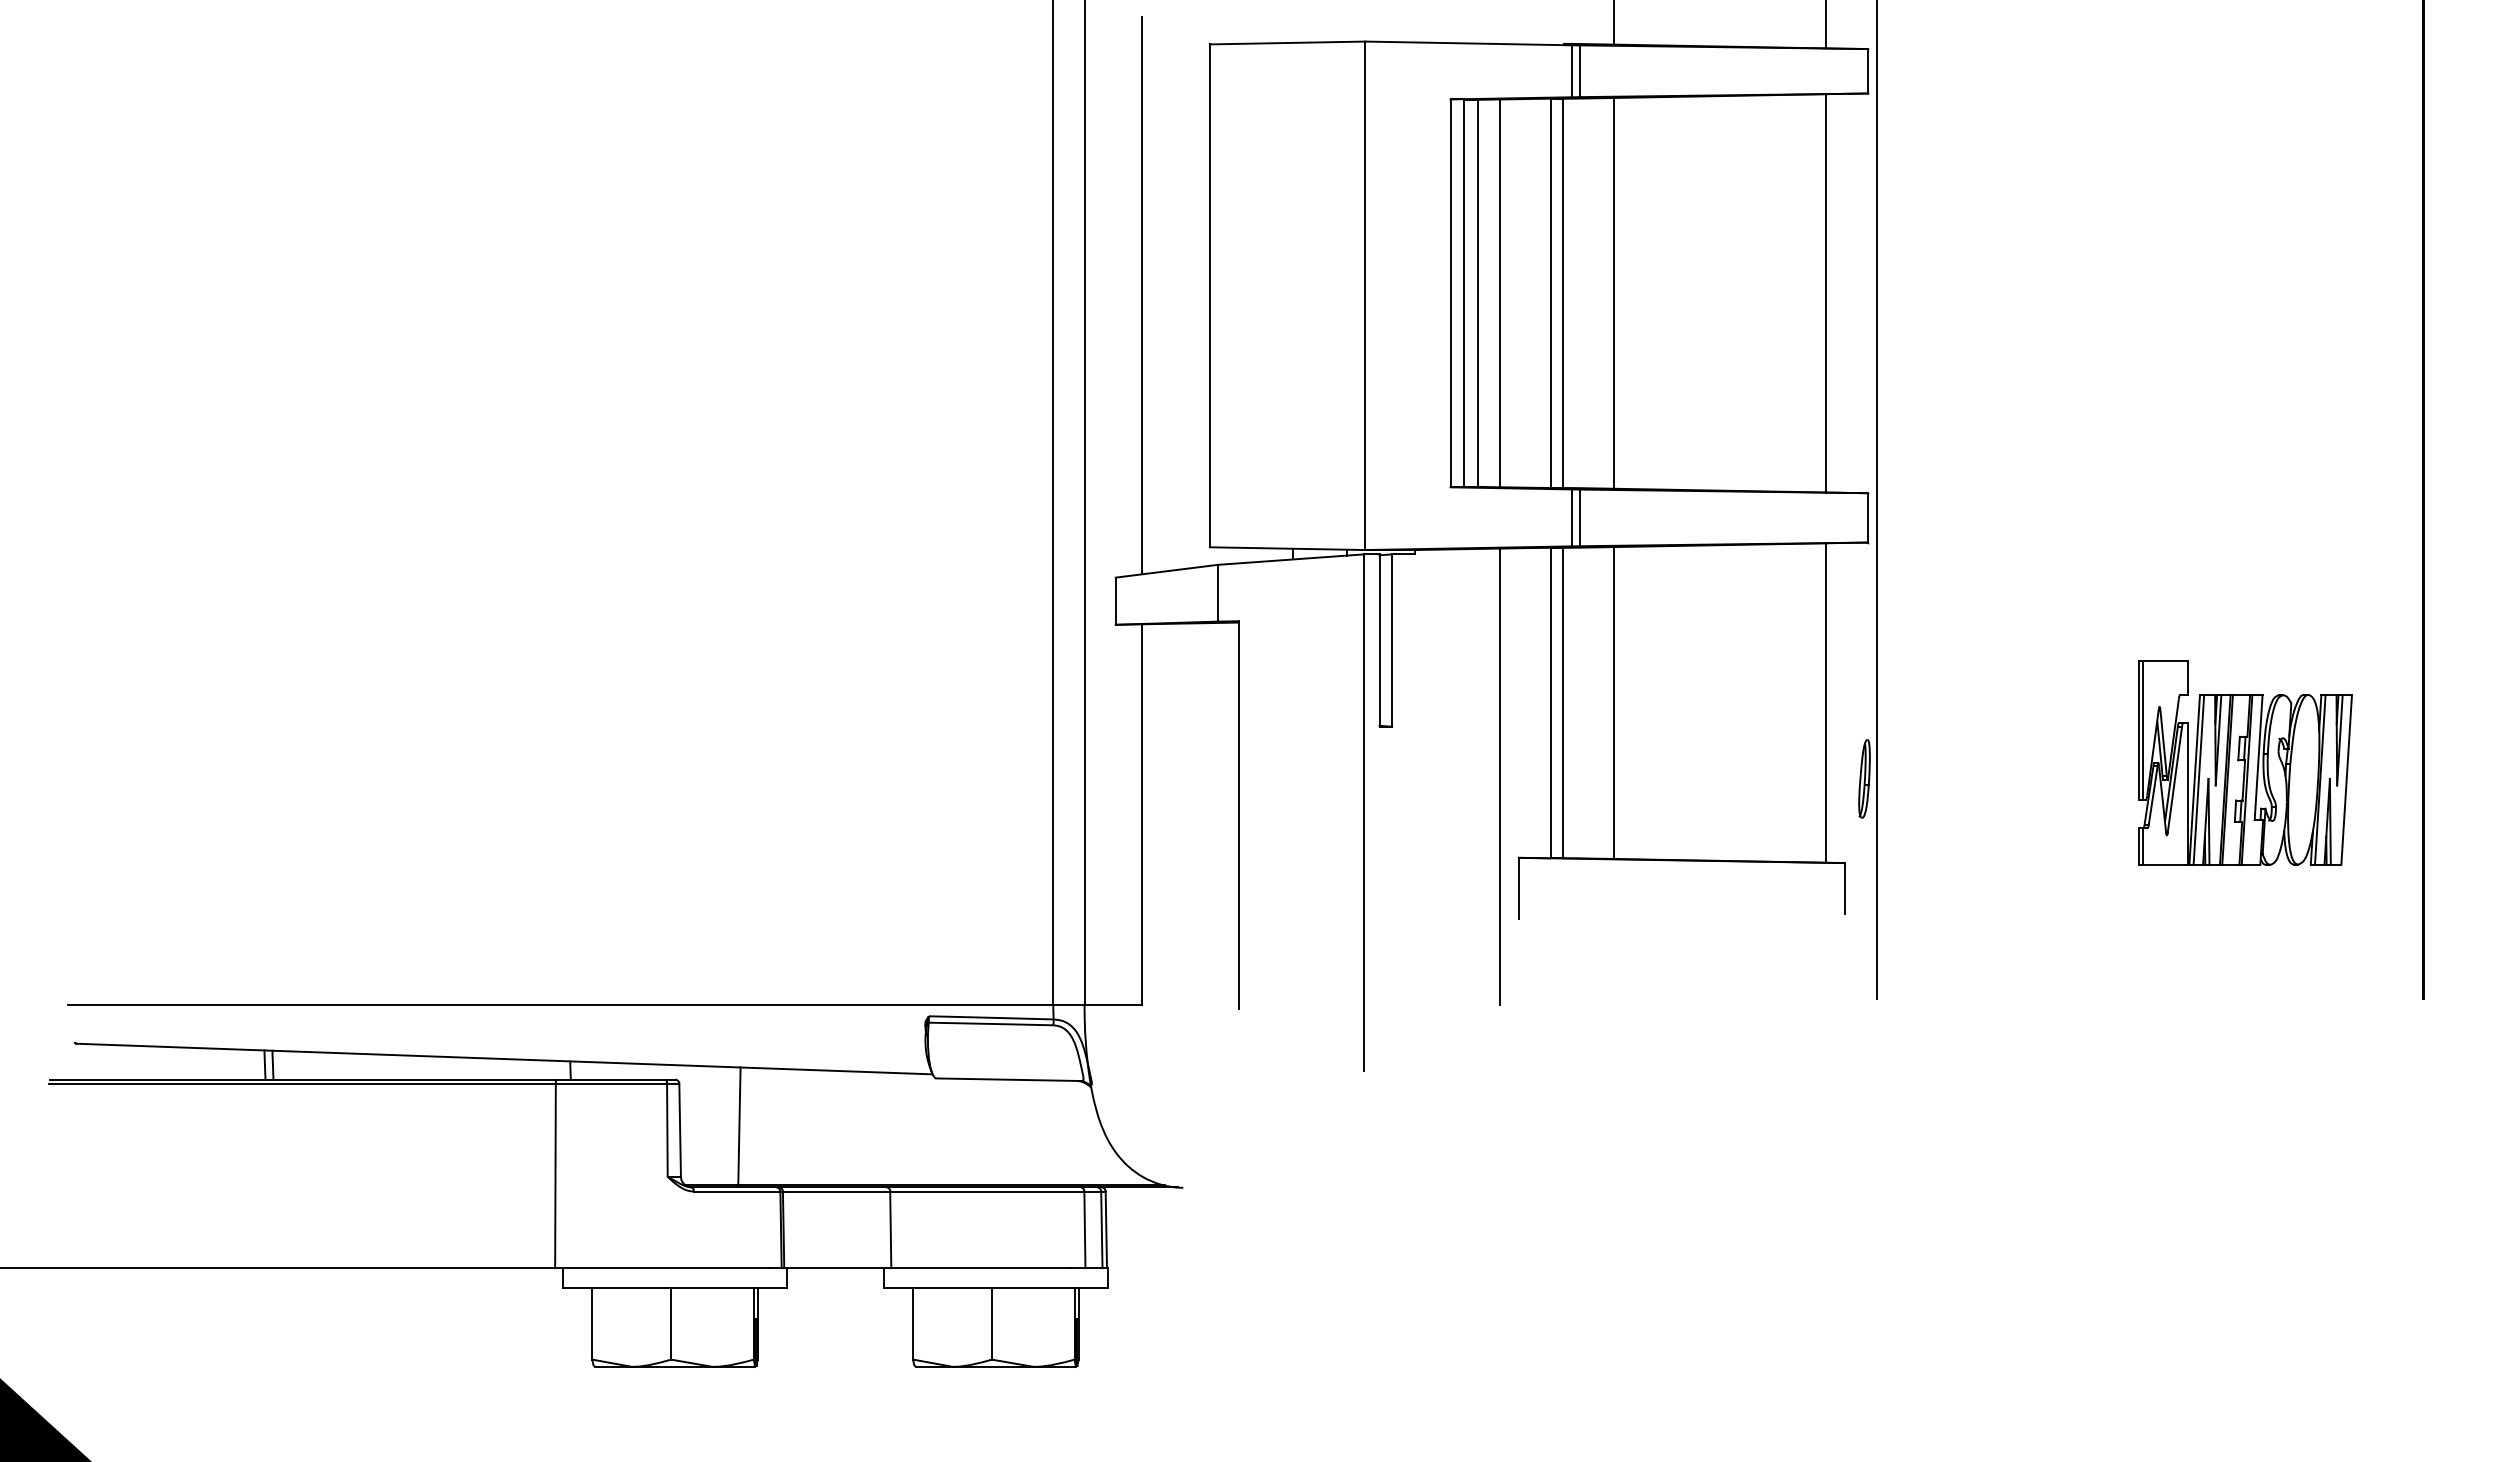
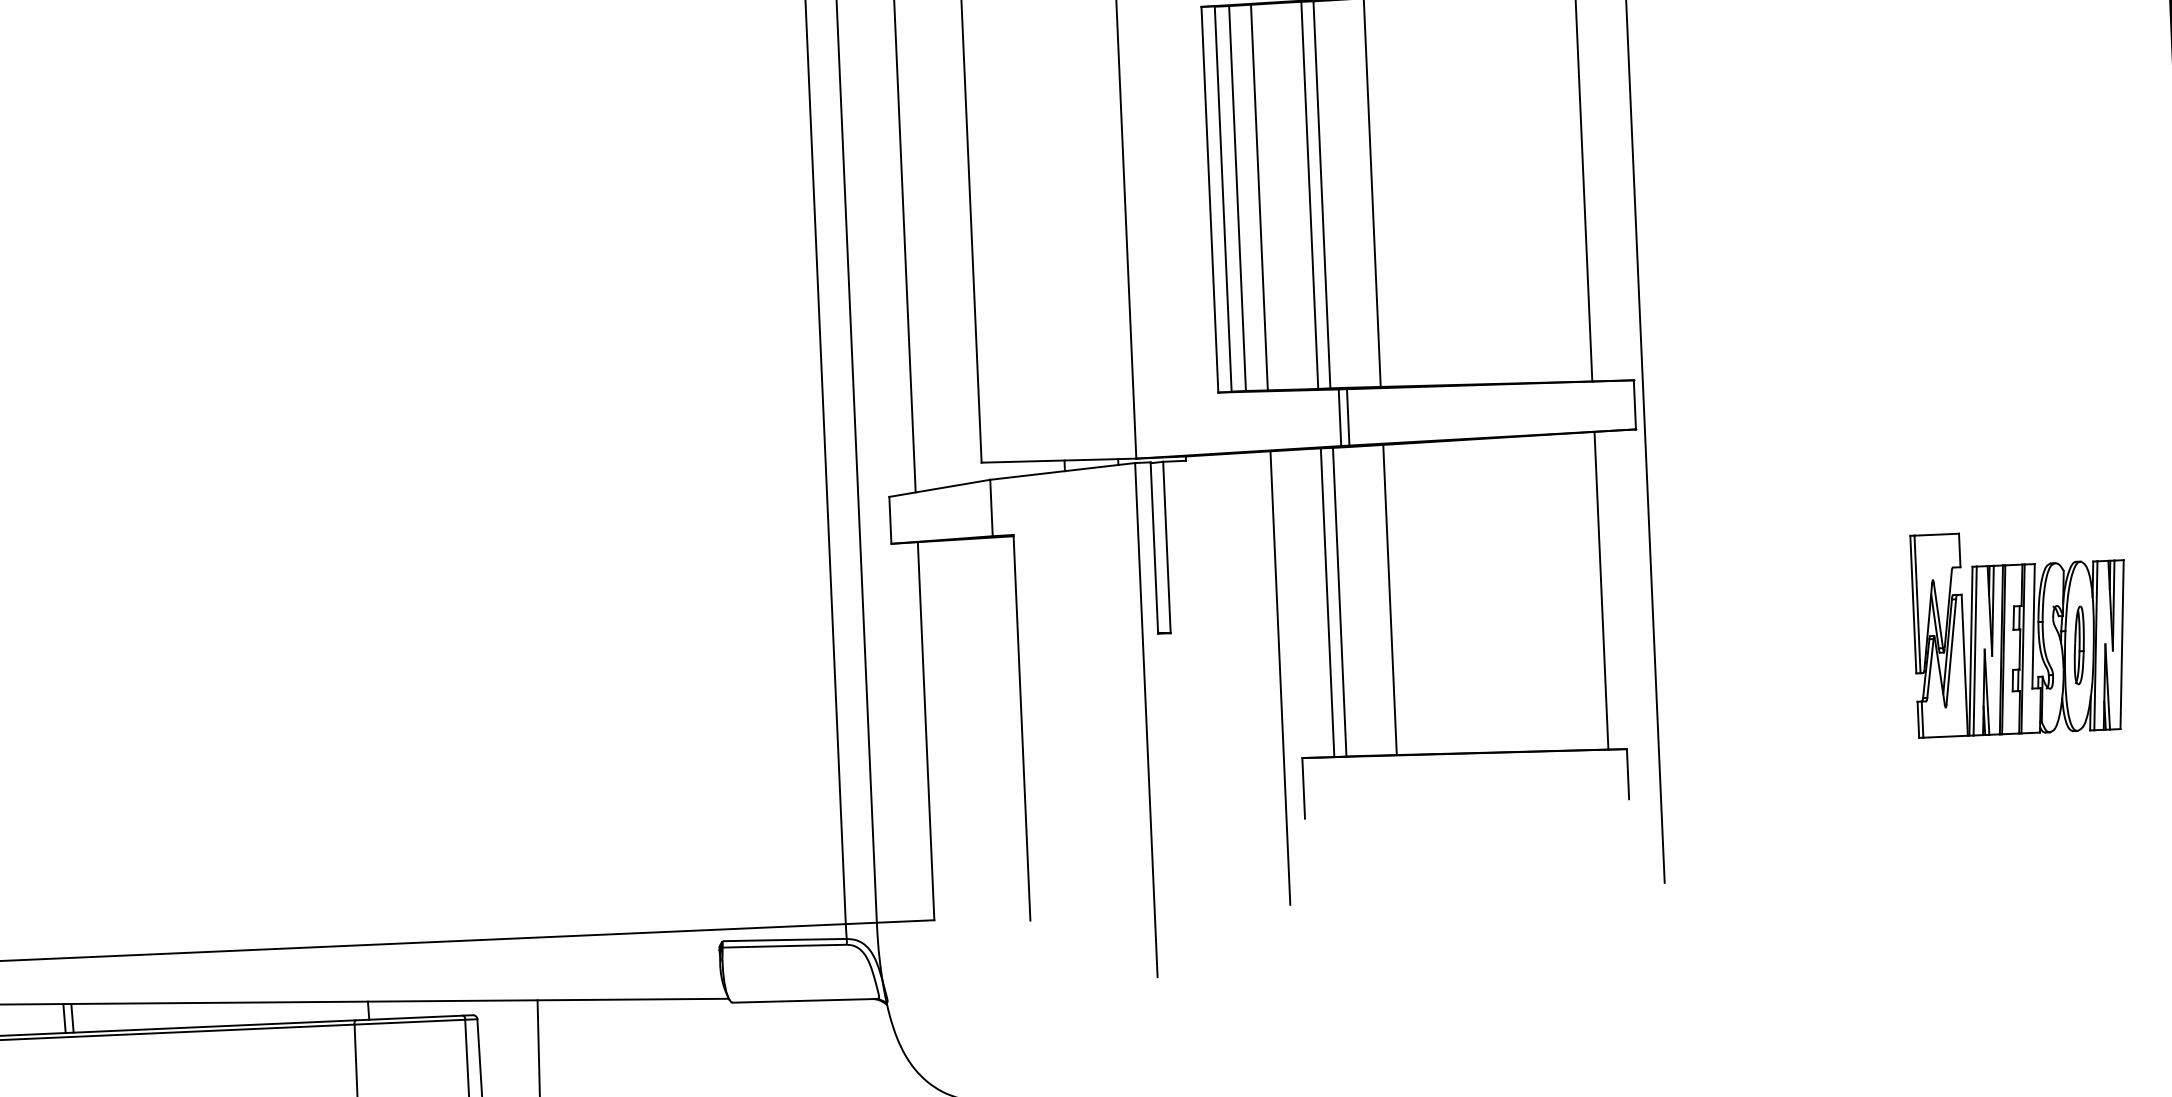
part: (1864, 778) -> (2079, 645), moved

